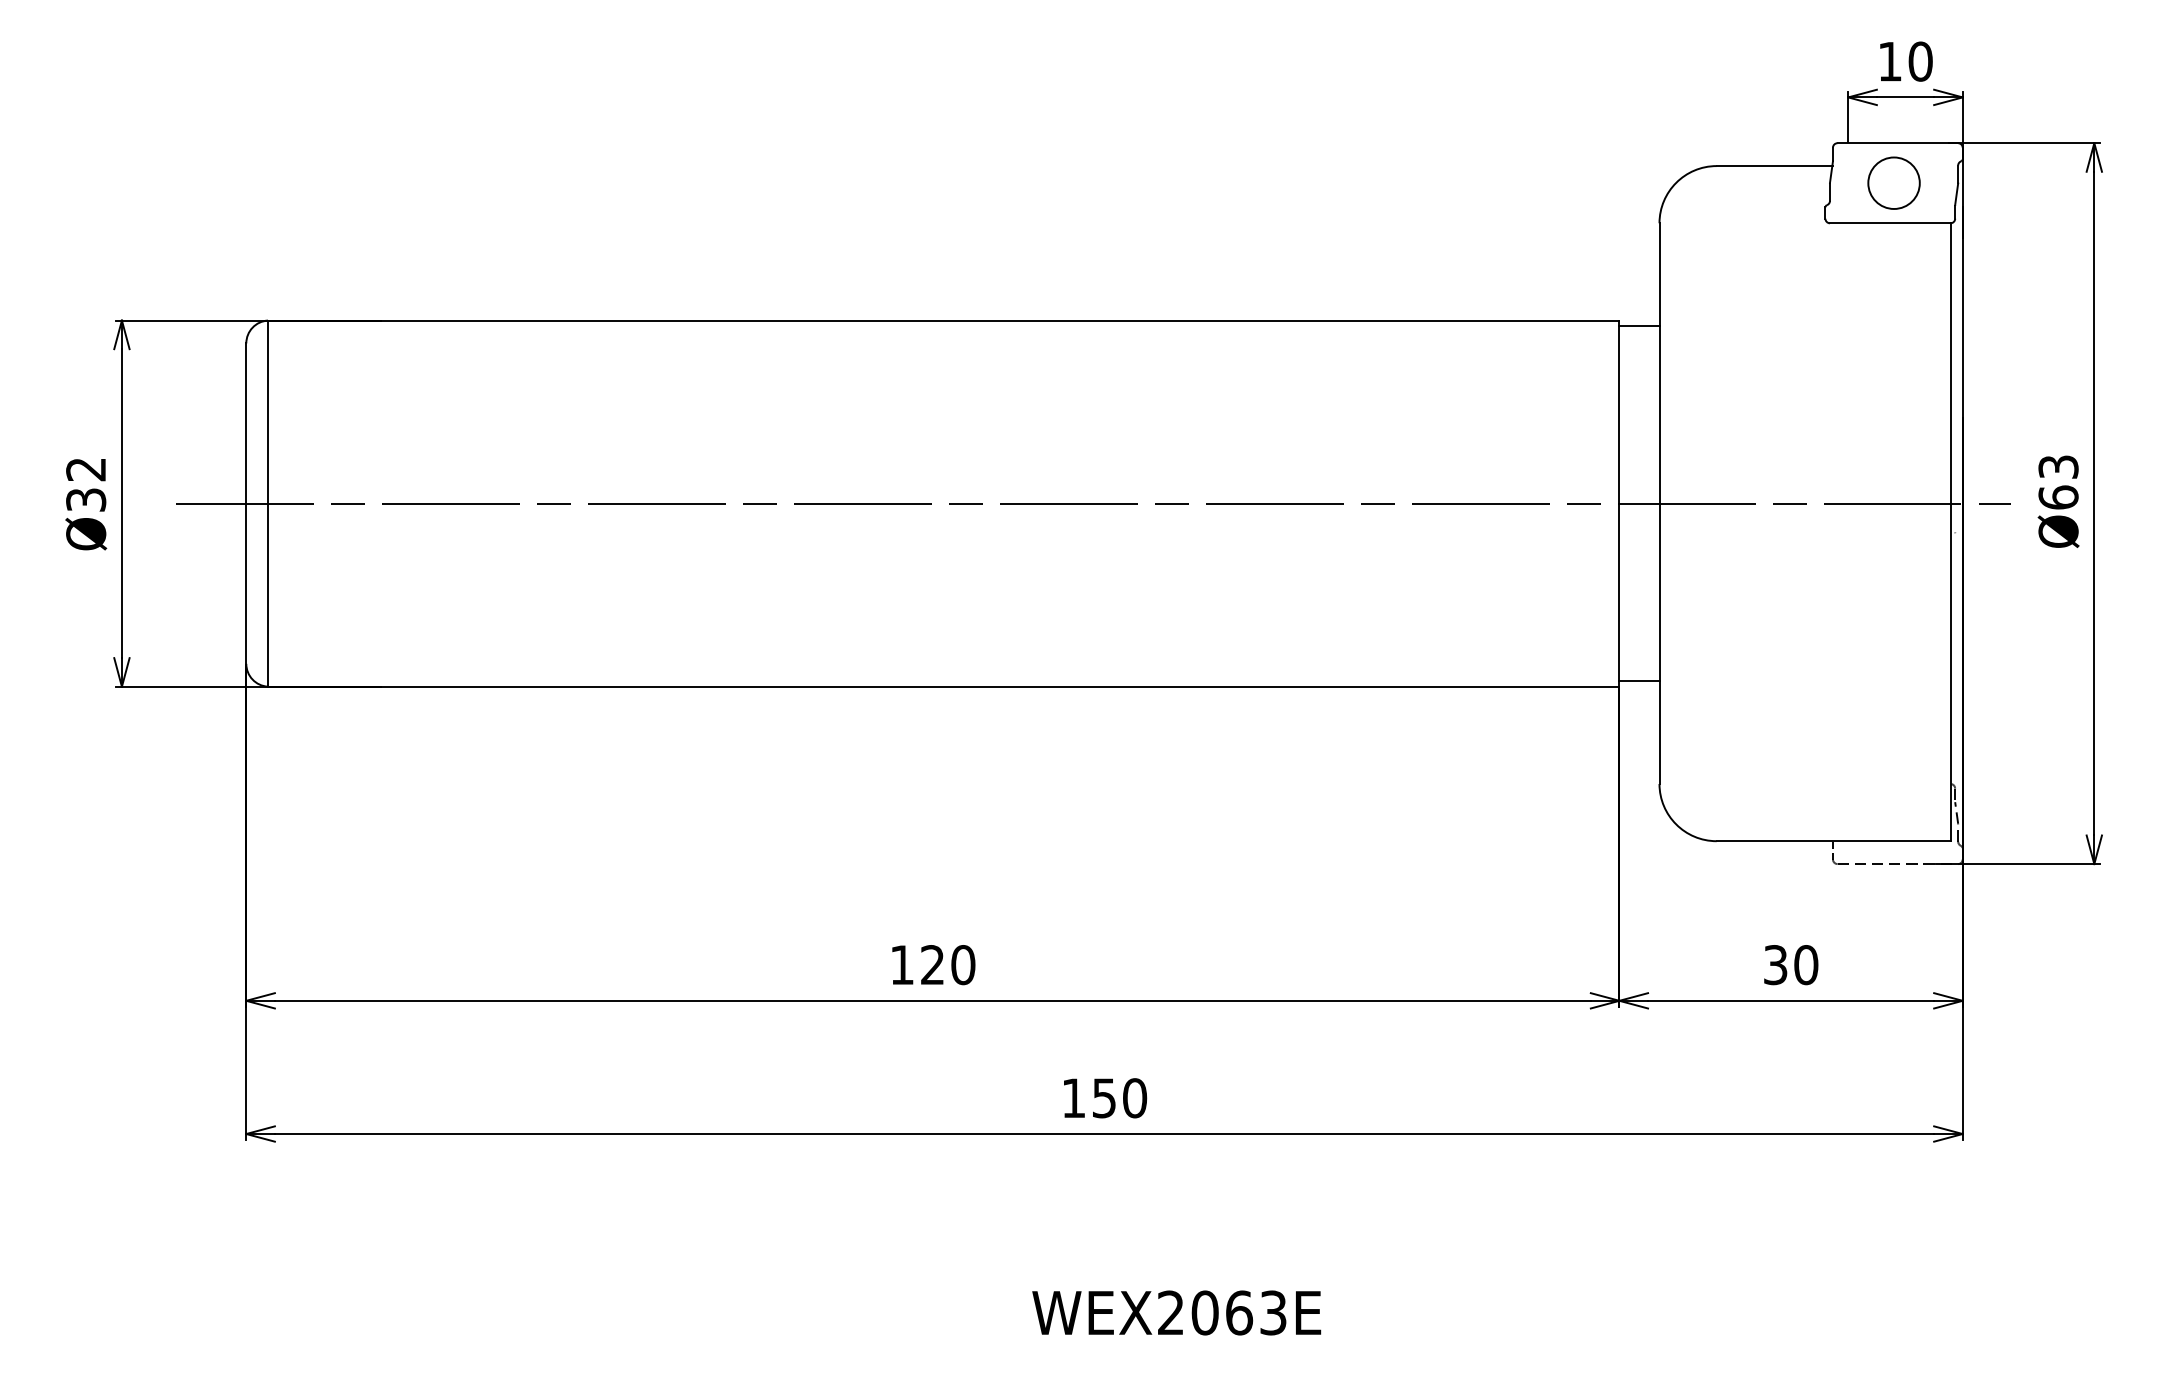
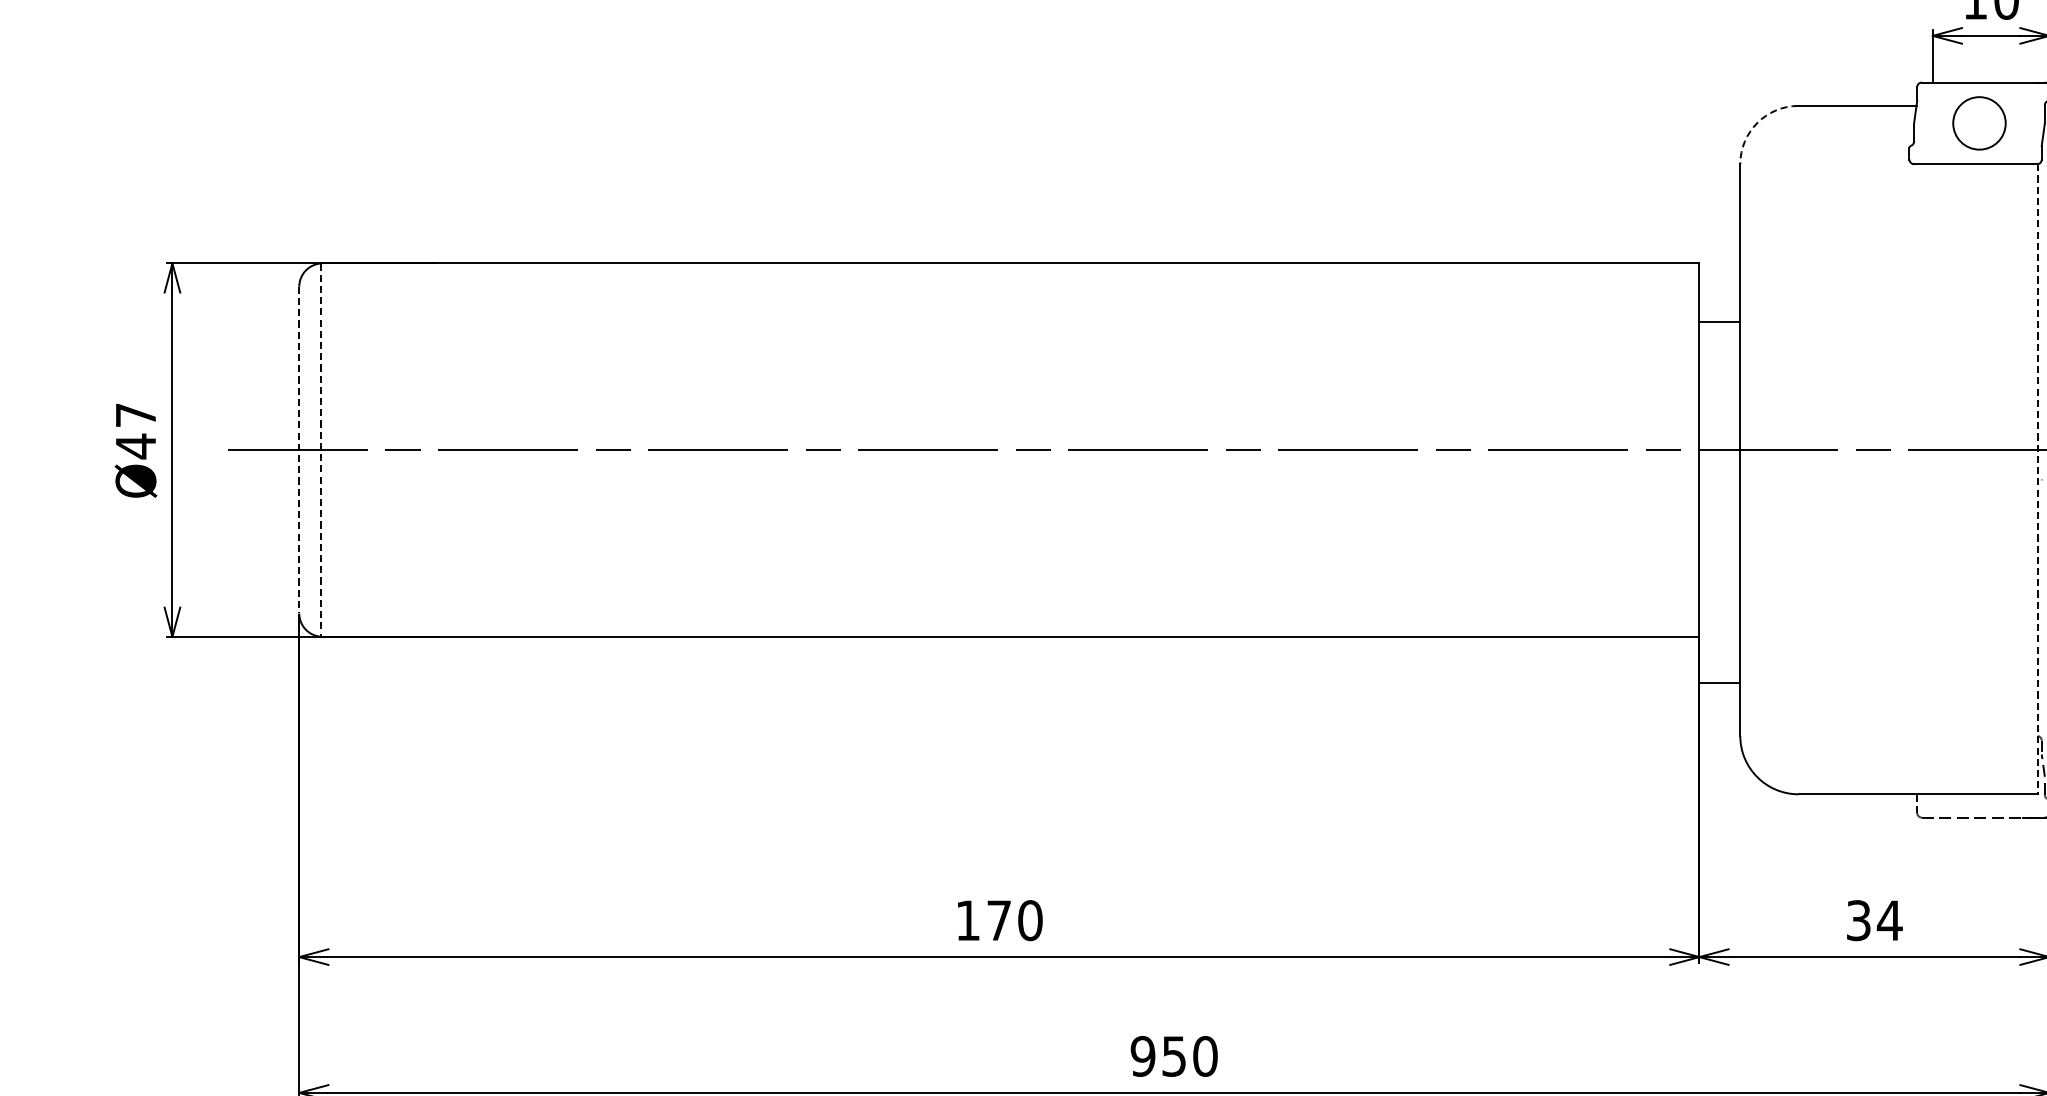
arc: (1676, 182) -> (1757, 122), solid -> dashed
line: (1639, 326) -> (1719, 322), moved
text: (86, 485) -> (136, 431), Ø32 -> Ø47
line: (246, 504) -> (299, 450), solid -> dashed
line: (268, 504) -> (321, 450), solid -> dashed
line: (1951, 532) -> (2038, 479), solid -> dashed
line: (1639, 681) -> (1719, 683), moved
text: (932, 964) -> (998, 920), 120 -> 170
text: (1805, 965) -> (1889, 921), 30 -> 34
text: (1073, 1098) -> (1142, 1056), 150 -> 950

